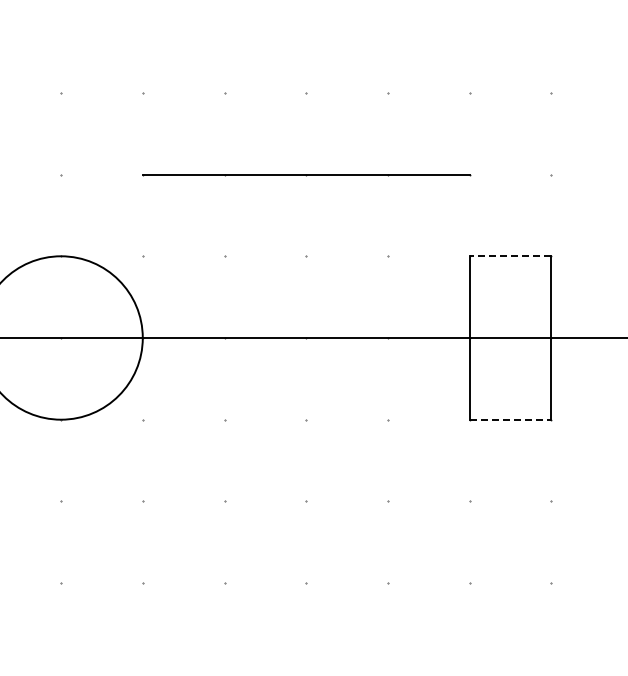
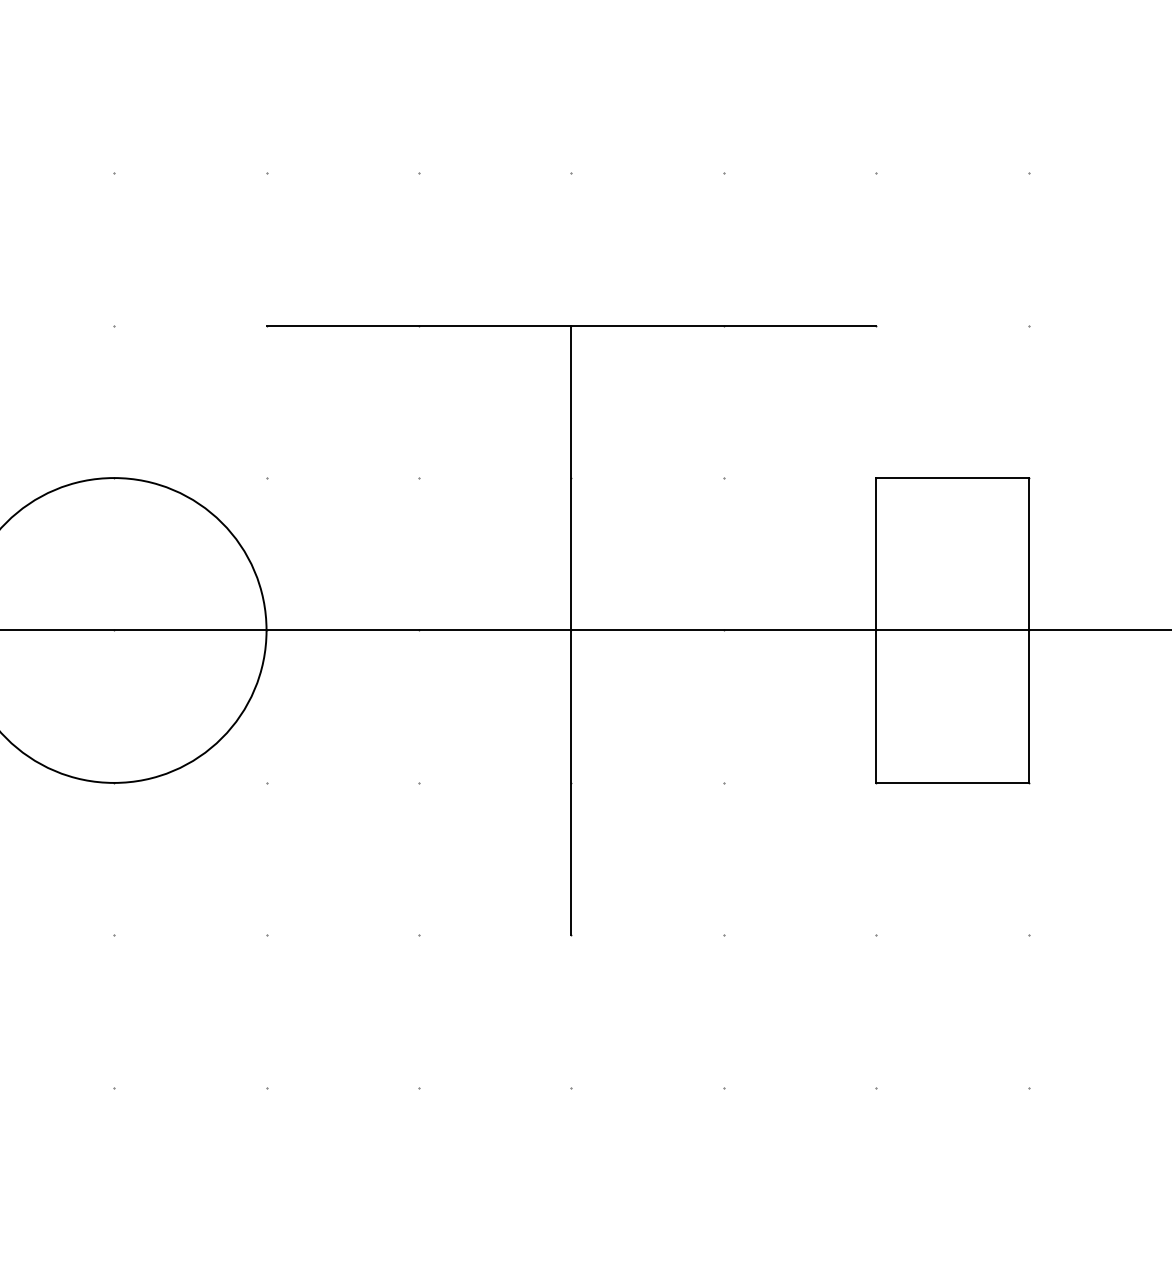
line: (510, 256) -> (952, 478), dashed -> solid
line: (306, 337) -> (572, 629), added
line: (510, 419) -> (952, 782), dashed -> solid

